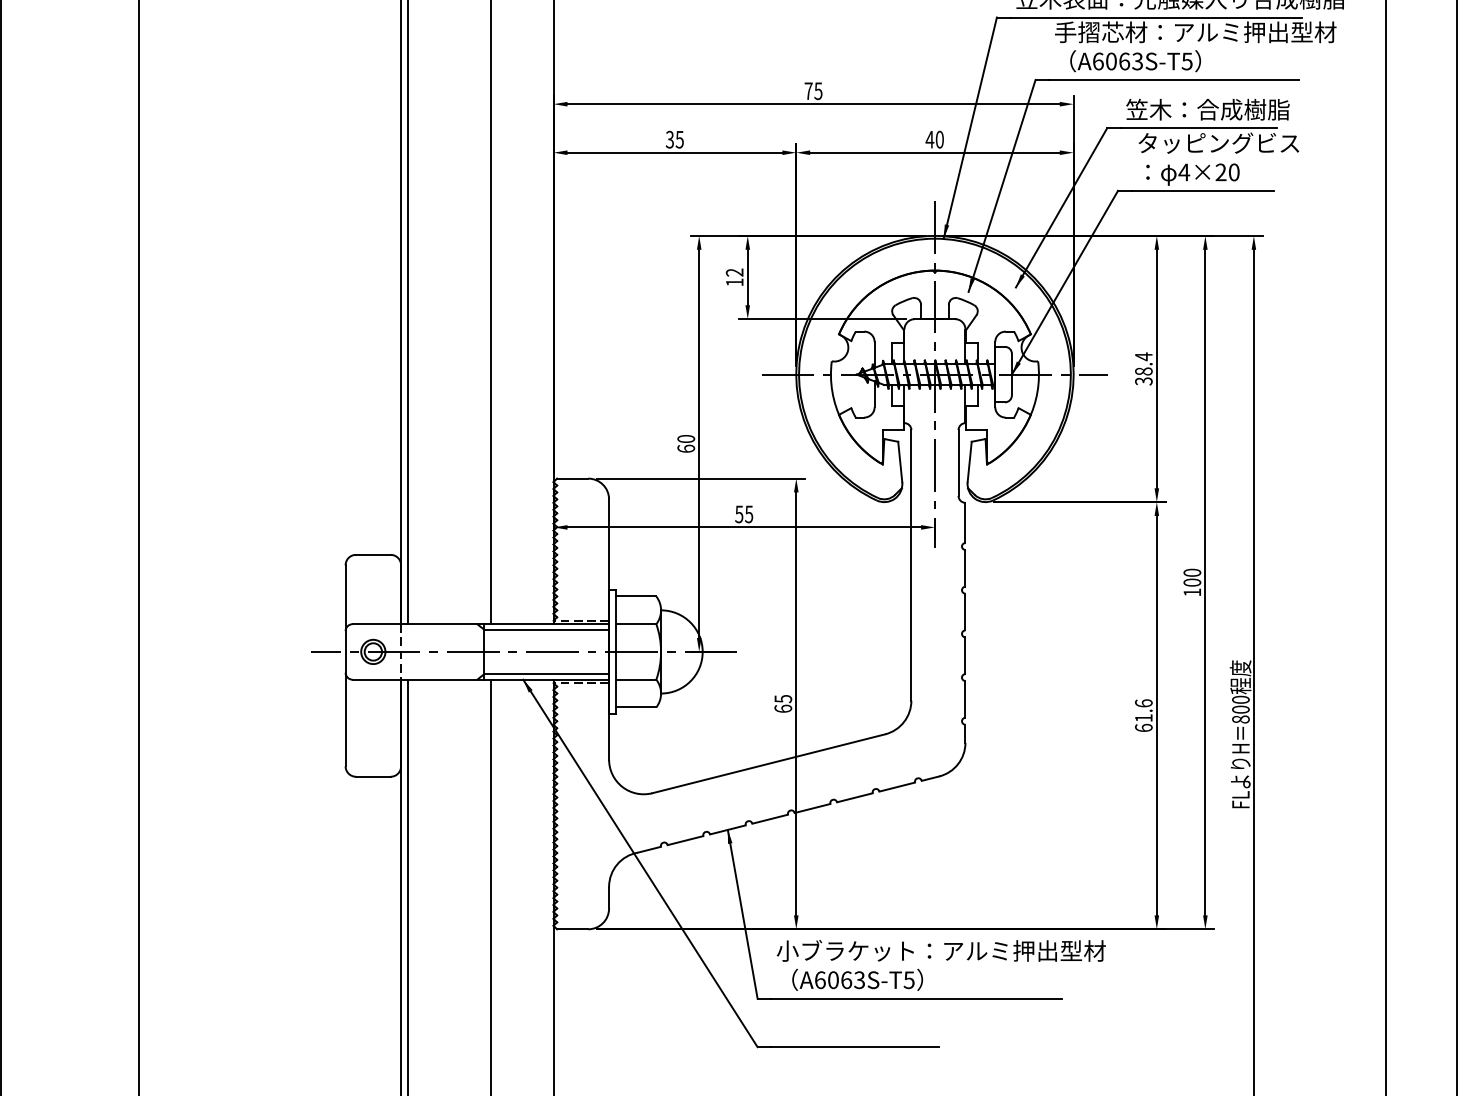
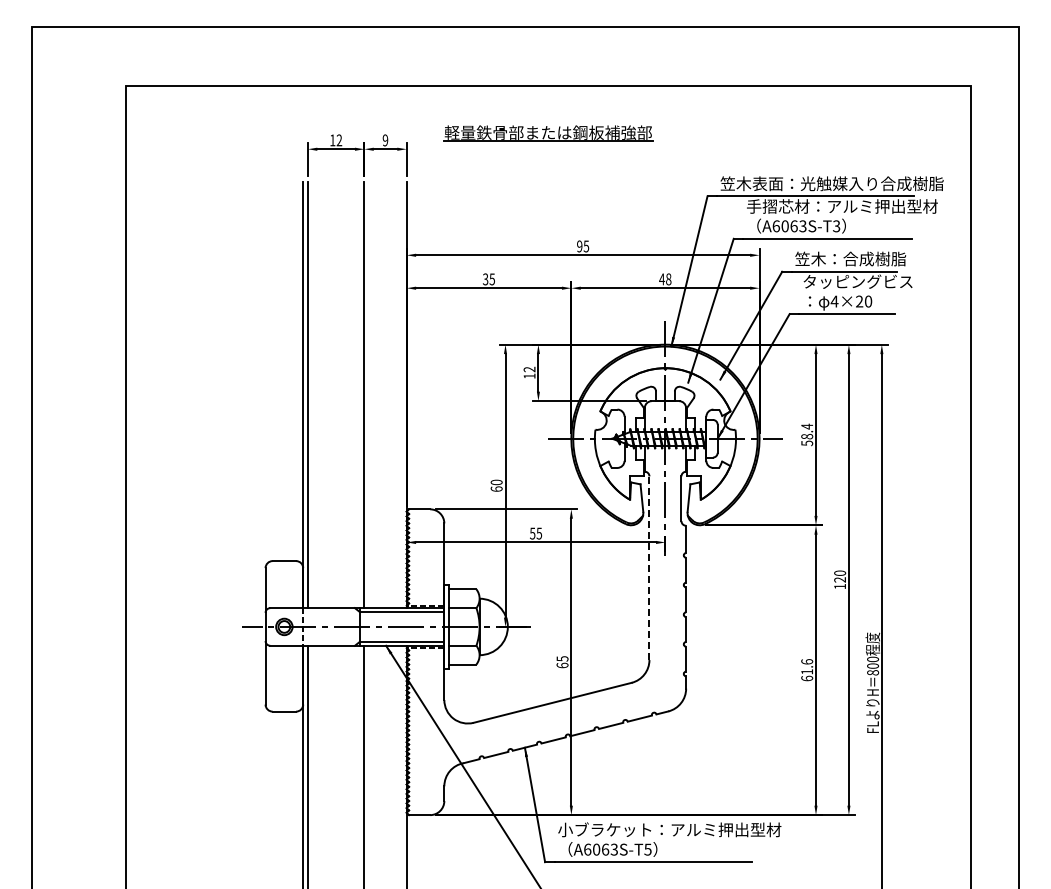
text: (1187, 60) -> (836, 225), A6063S-T5 -> A6063S-T3
text: (808, 91) -> (579, 246), 75 -> 95
text: (939, 139) -> (668, 279), 40 -> 48
text: (1142, 380) -> (806, 442), 38.4 -> 58.4
line: (911, 565) -> (649, 568), solid -> dashed
text: (1192, 582) -> (840, 579), 100 -> 120

